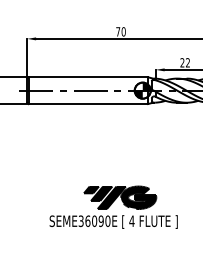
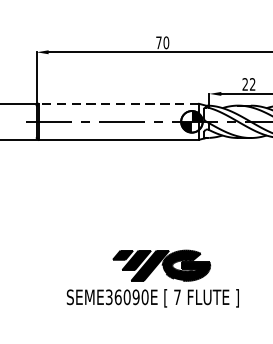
line: (88, 77) -> (119, 104), solid -> dashed
text: (131, 220) -> (176, 296), 4 -> 7

